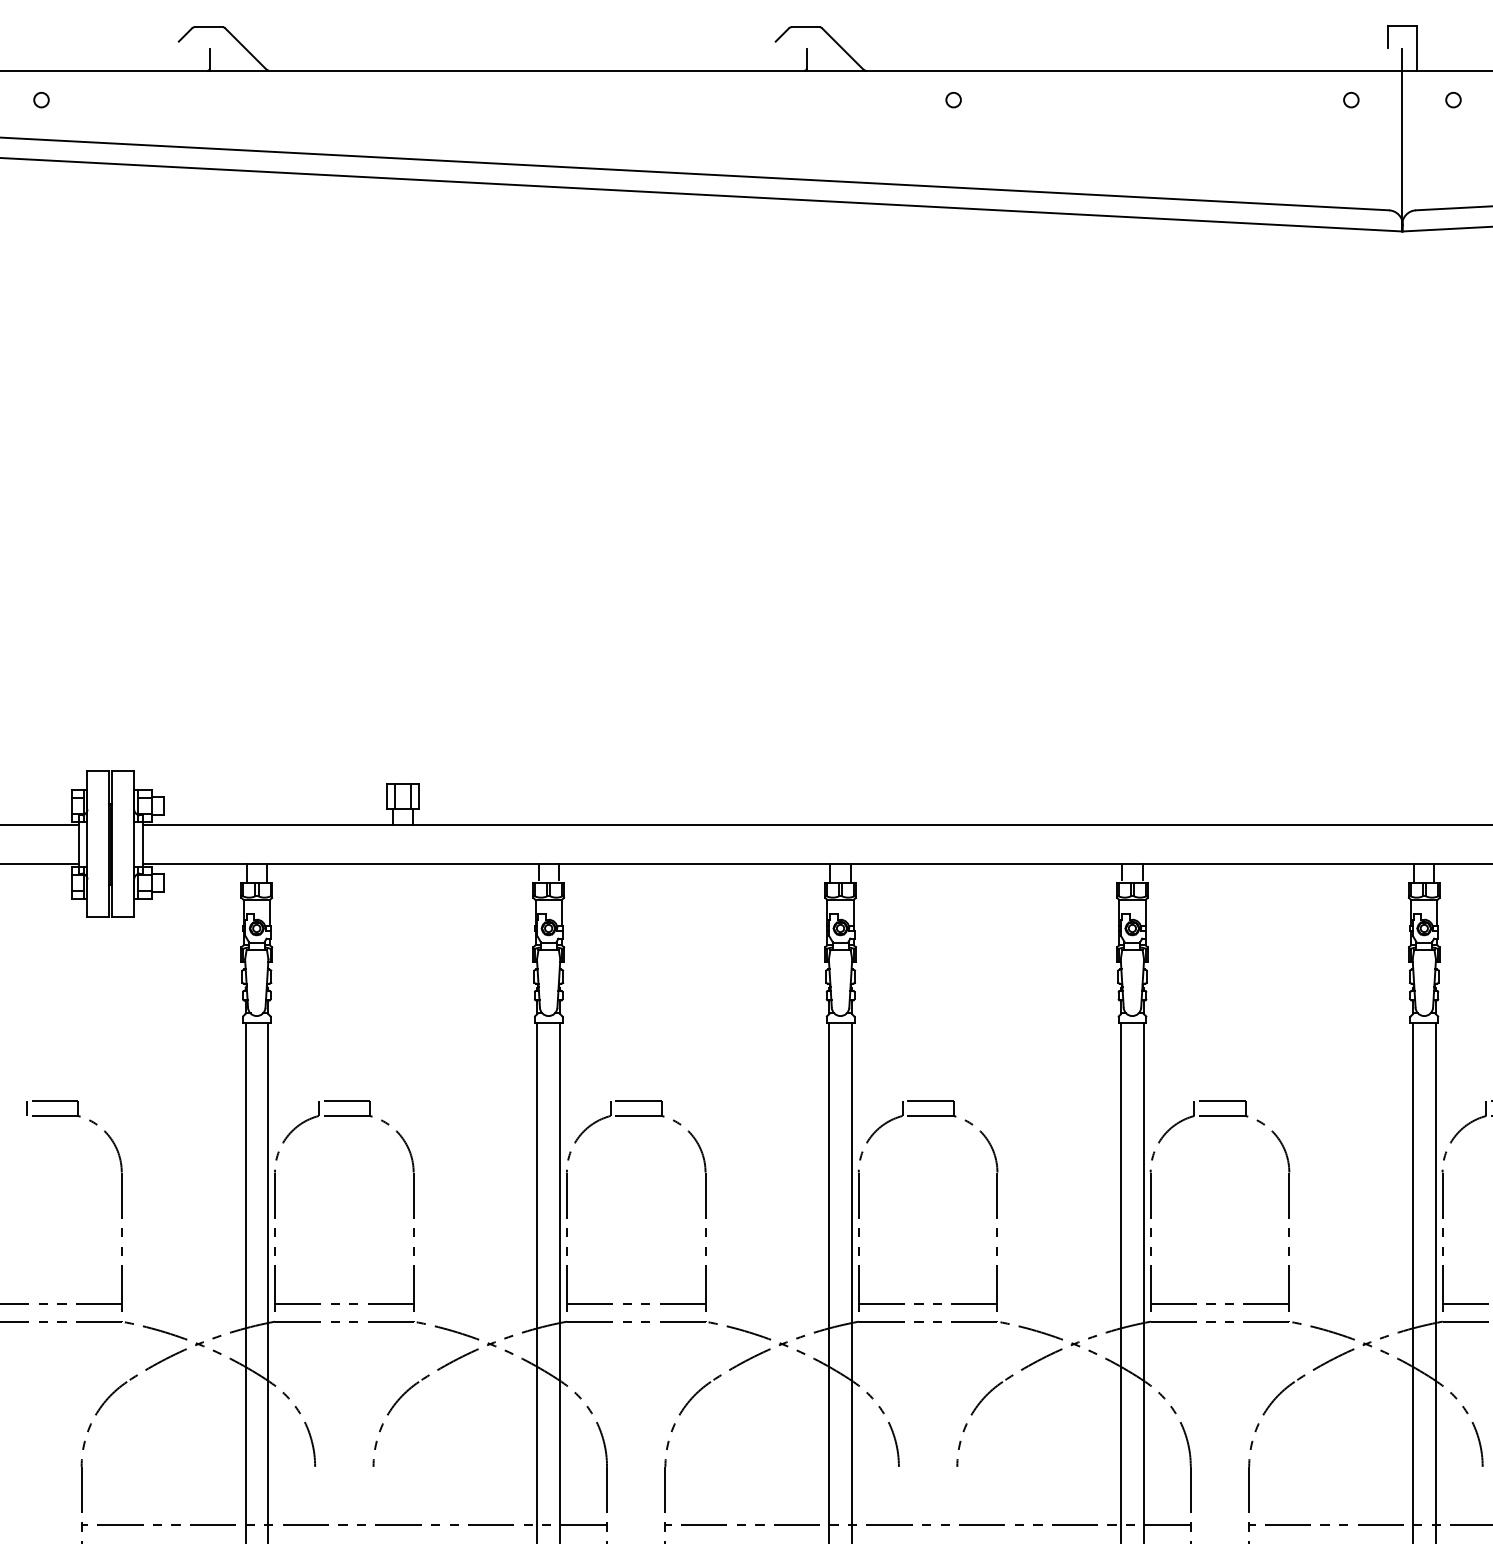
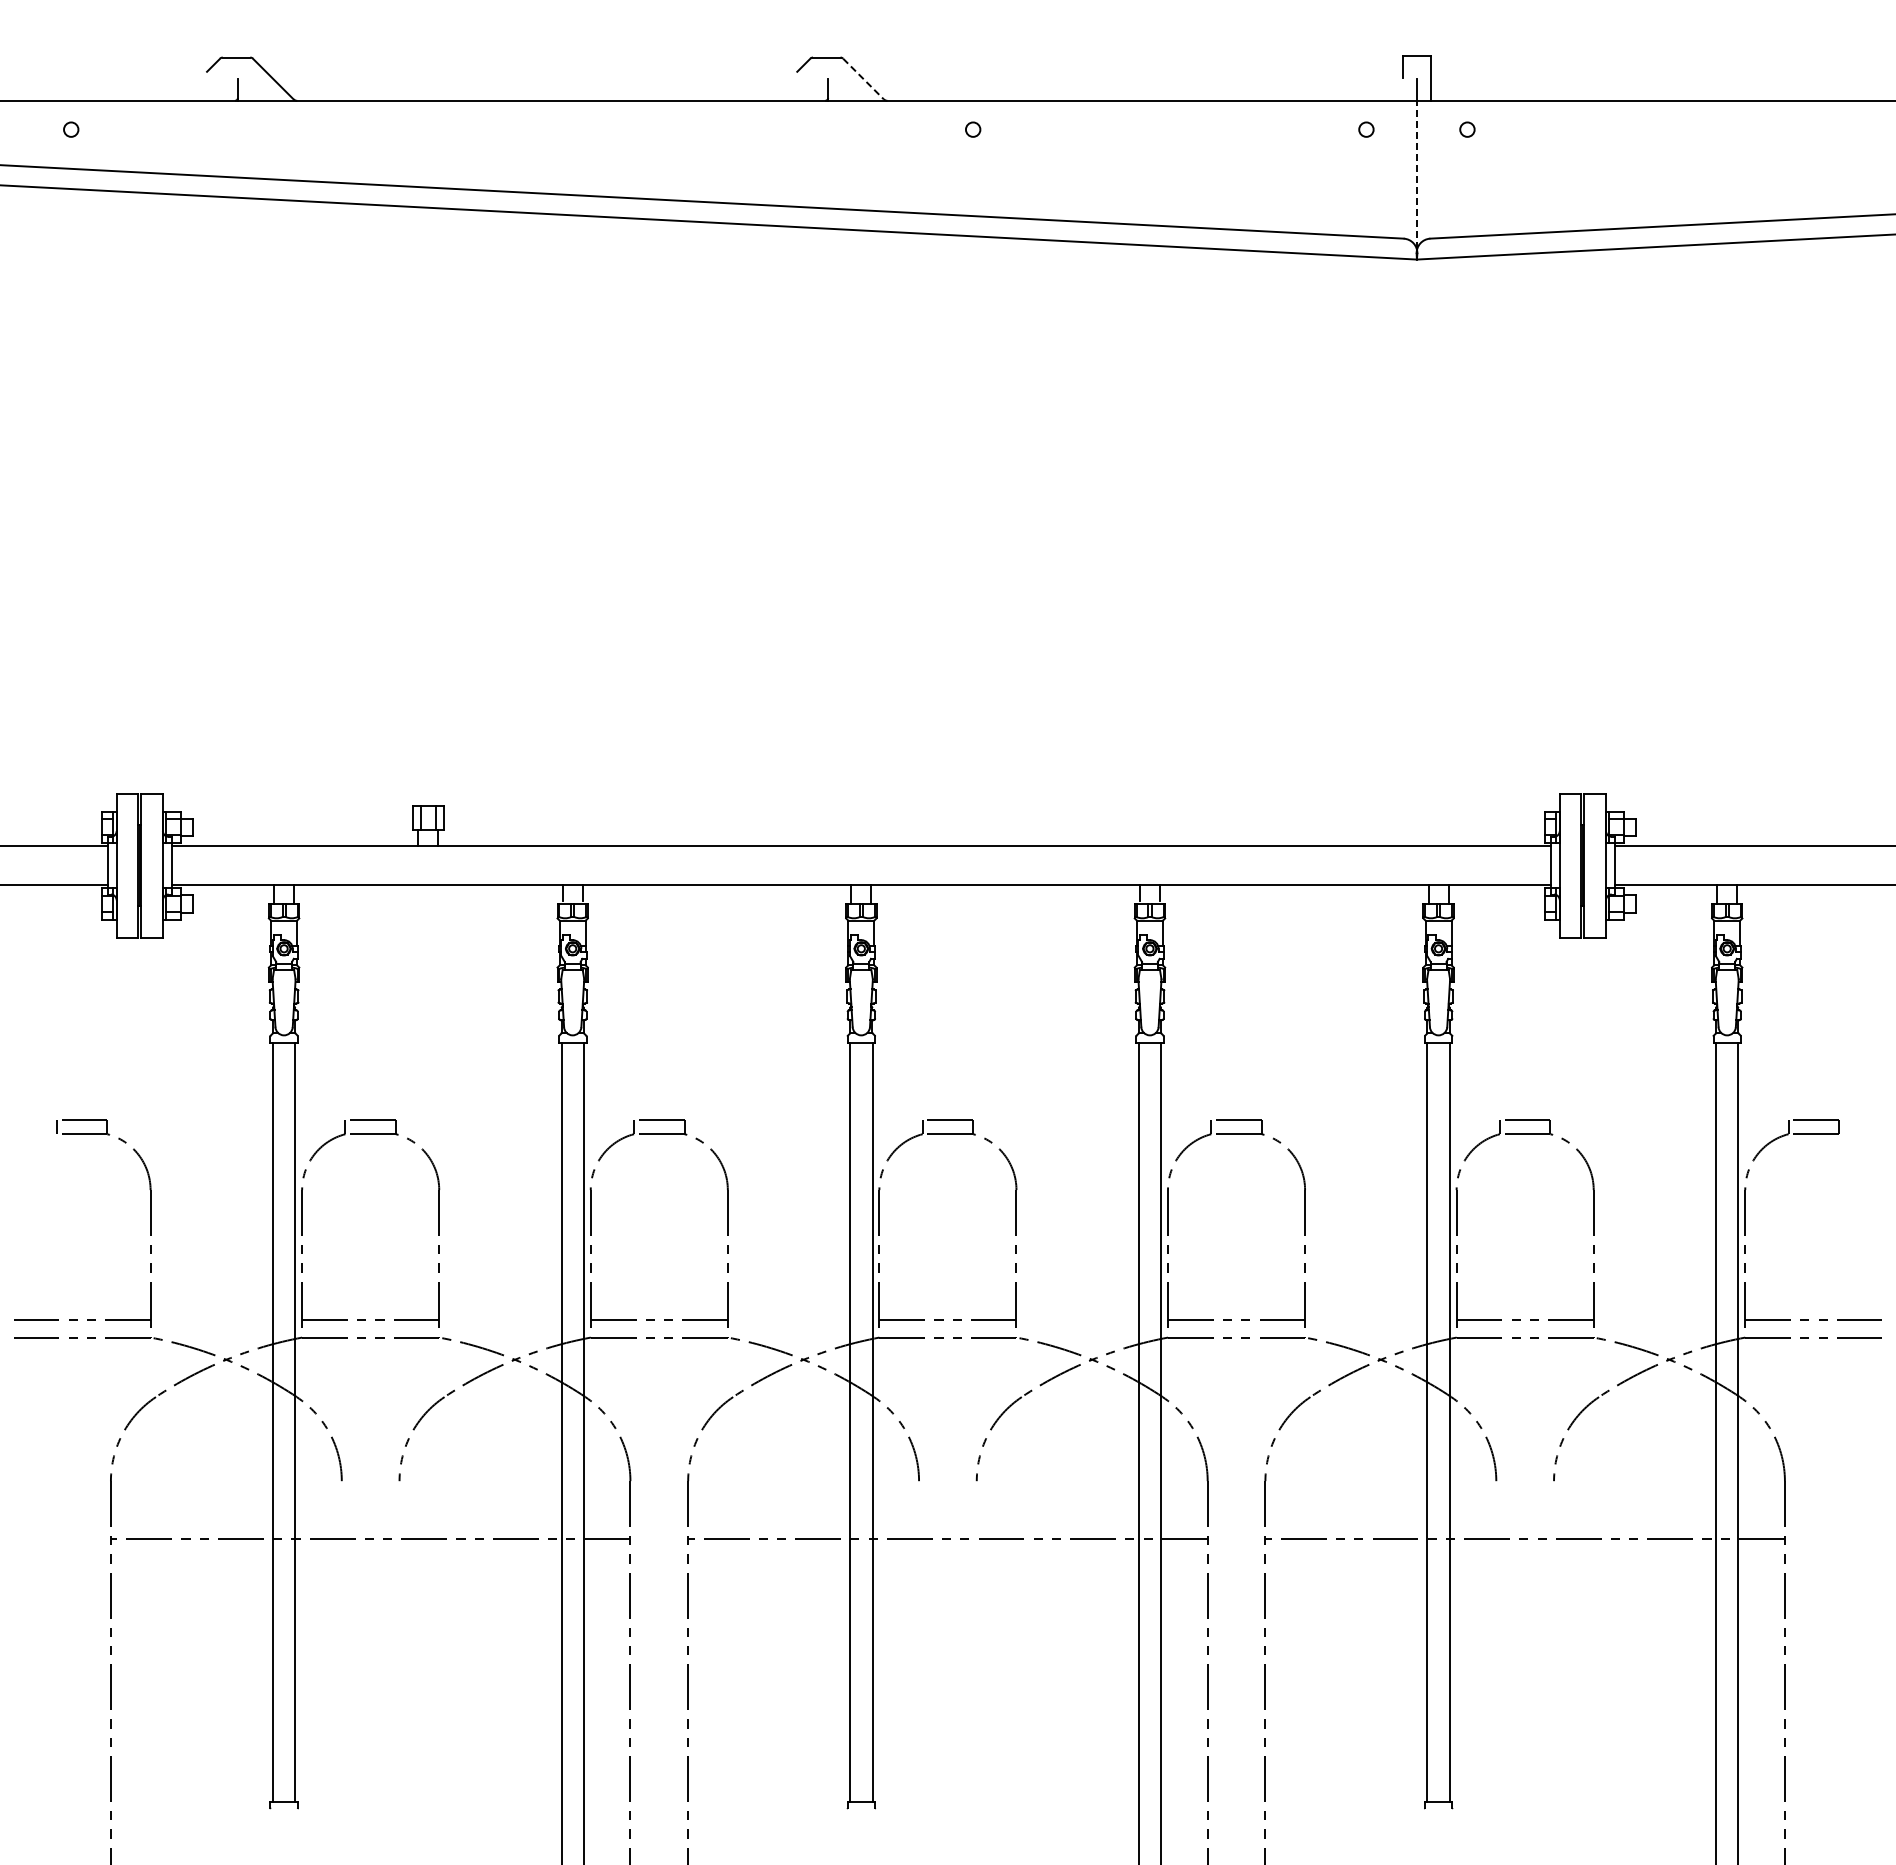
line: (842, 49) -> (863, 79), solid -> dashed
line: (1401, 150) -> (1416, 179), solid -> dashed

